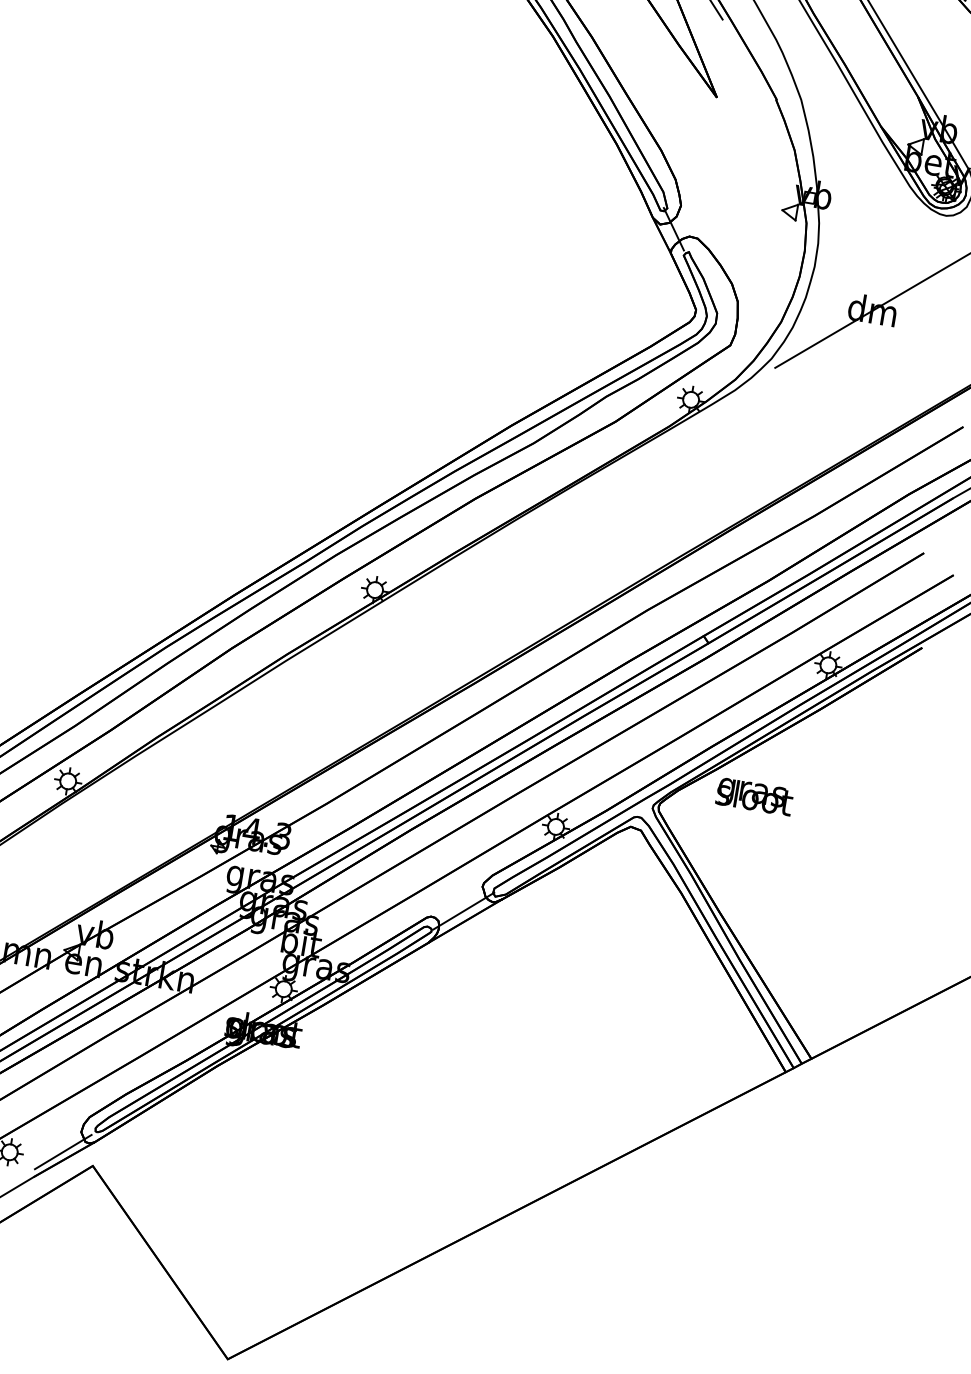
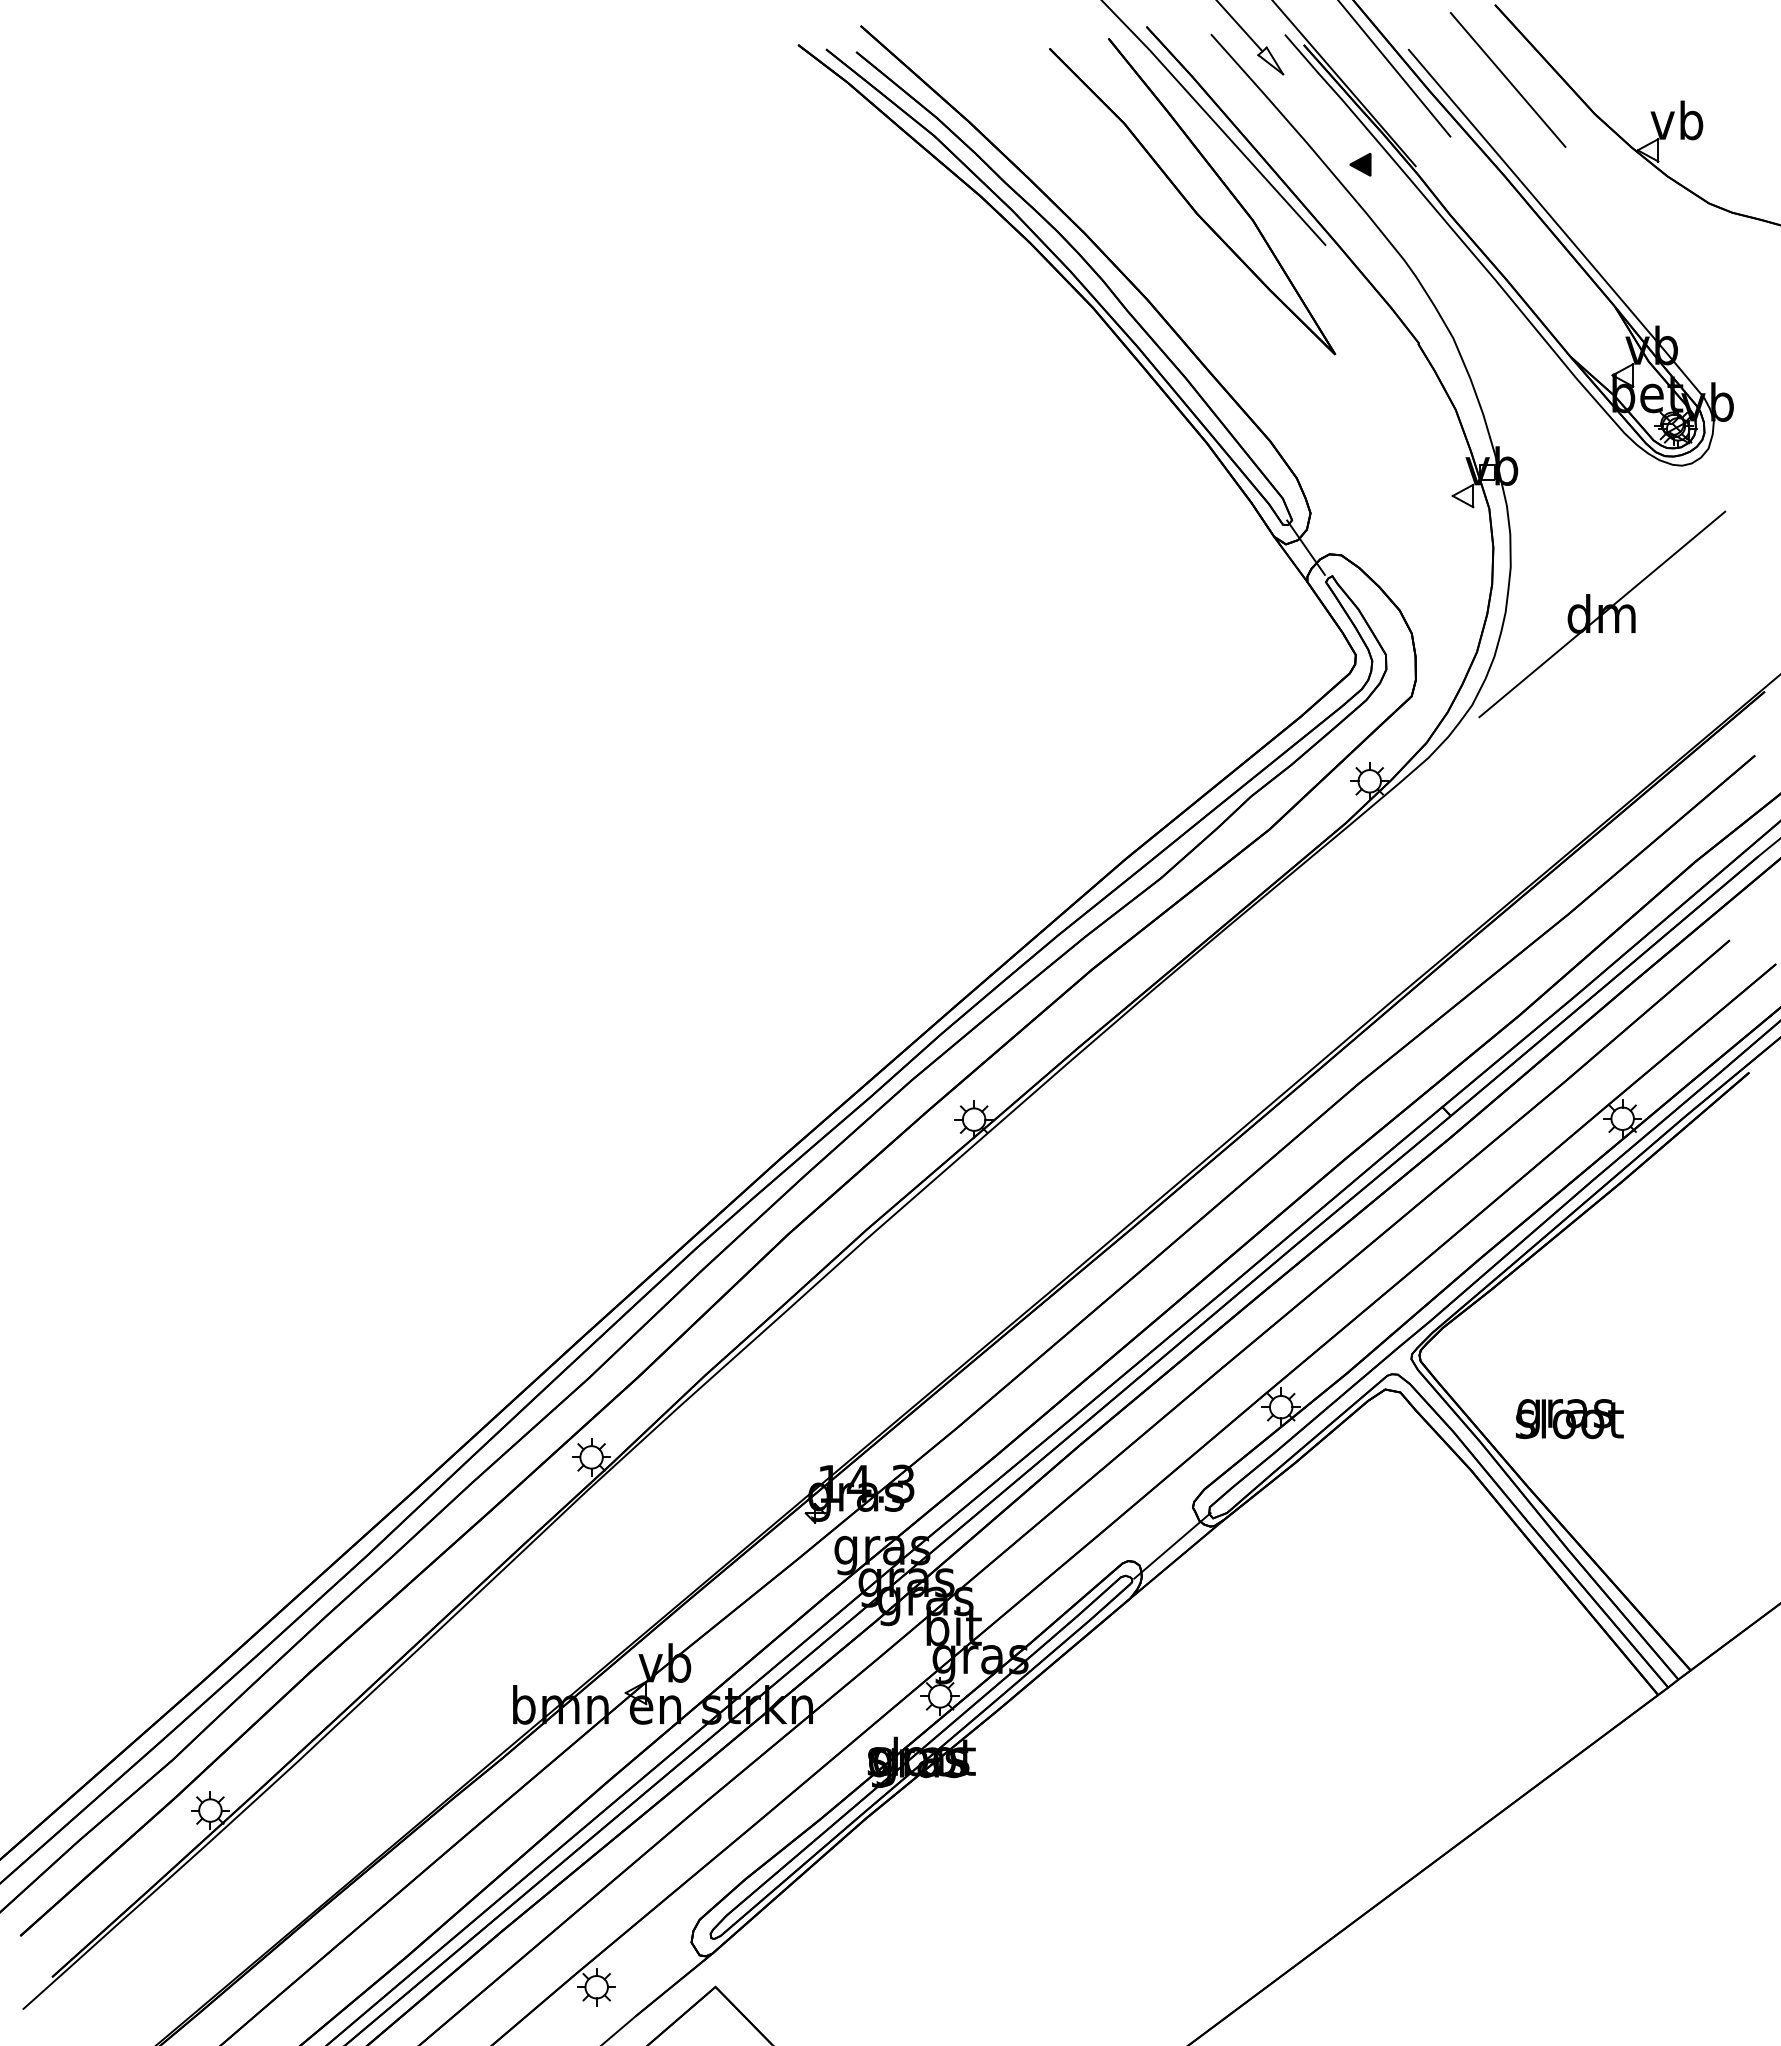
text: (754, 797) -> (1569, 1419), moved
line: (62, 1152) -> (670, 1974), removed

